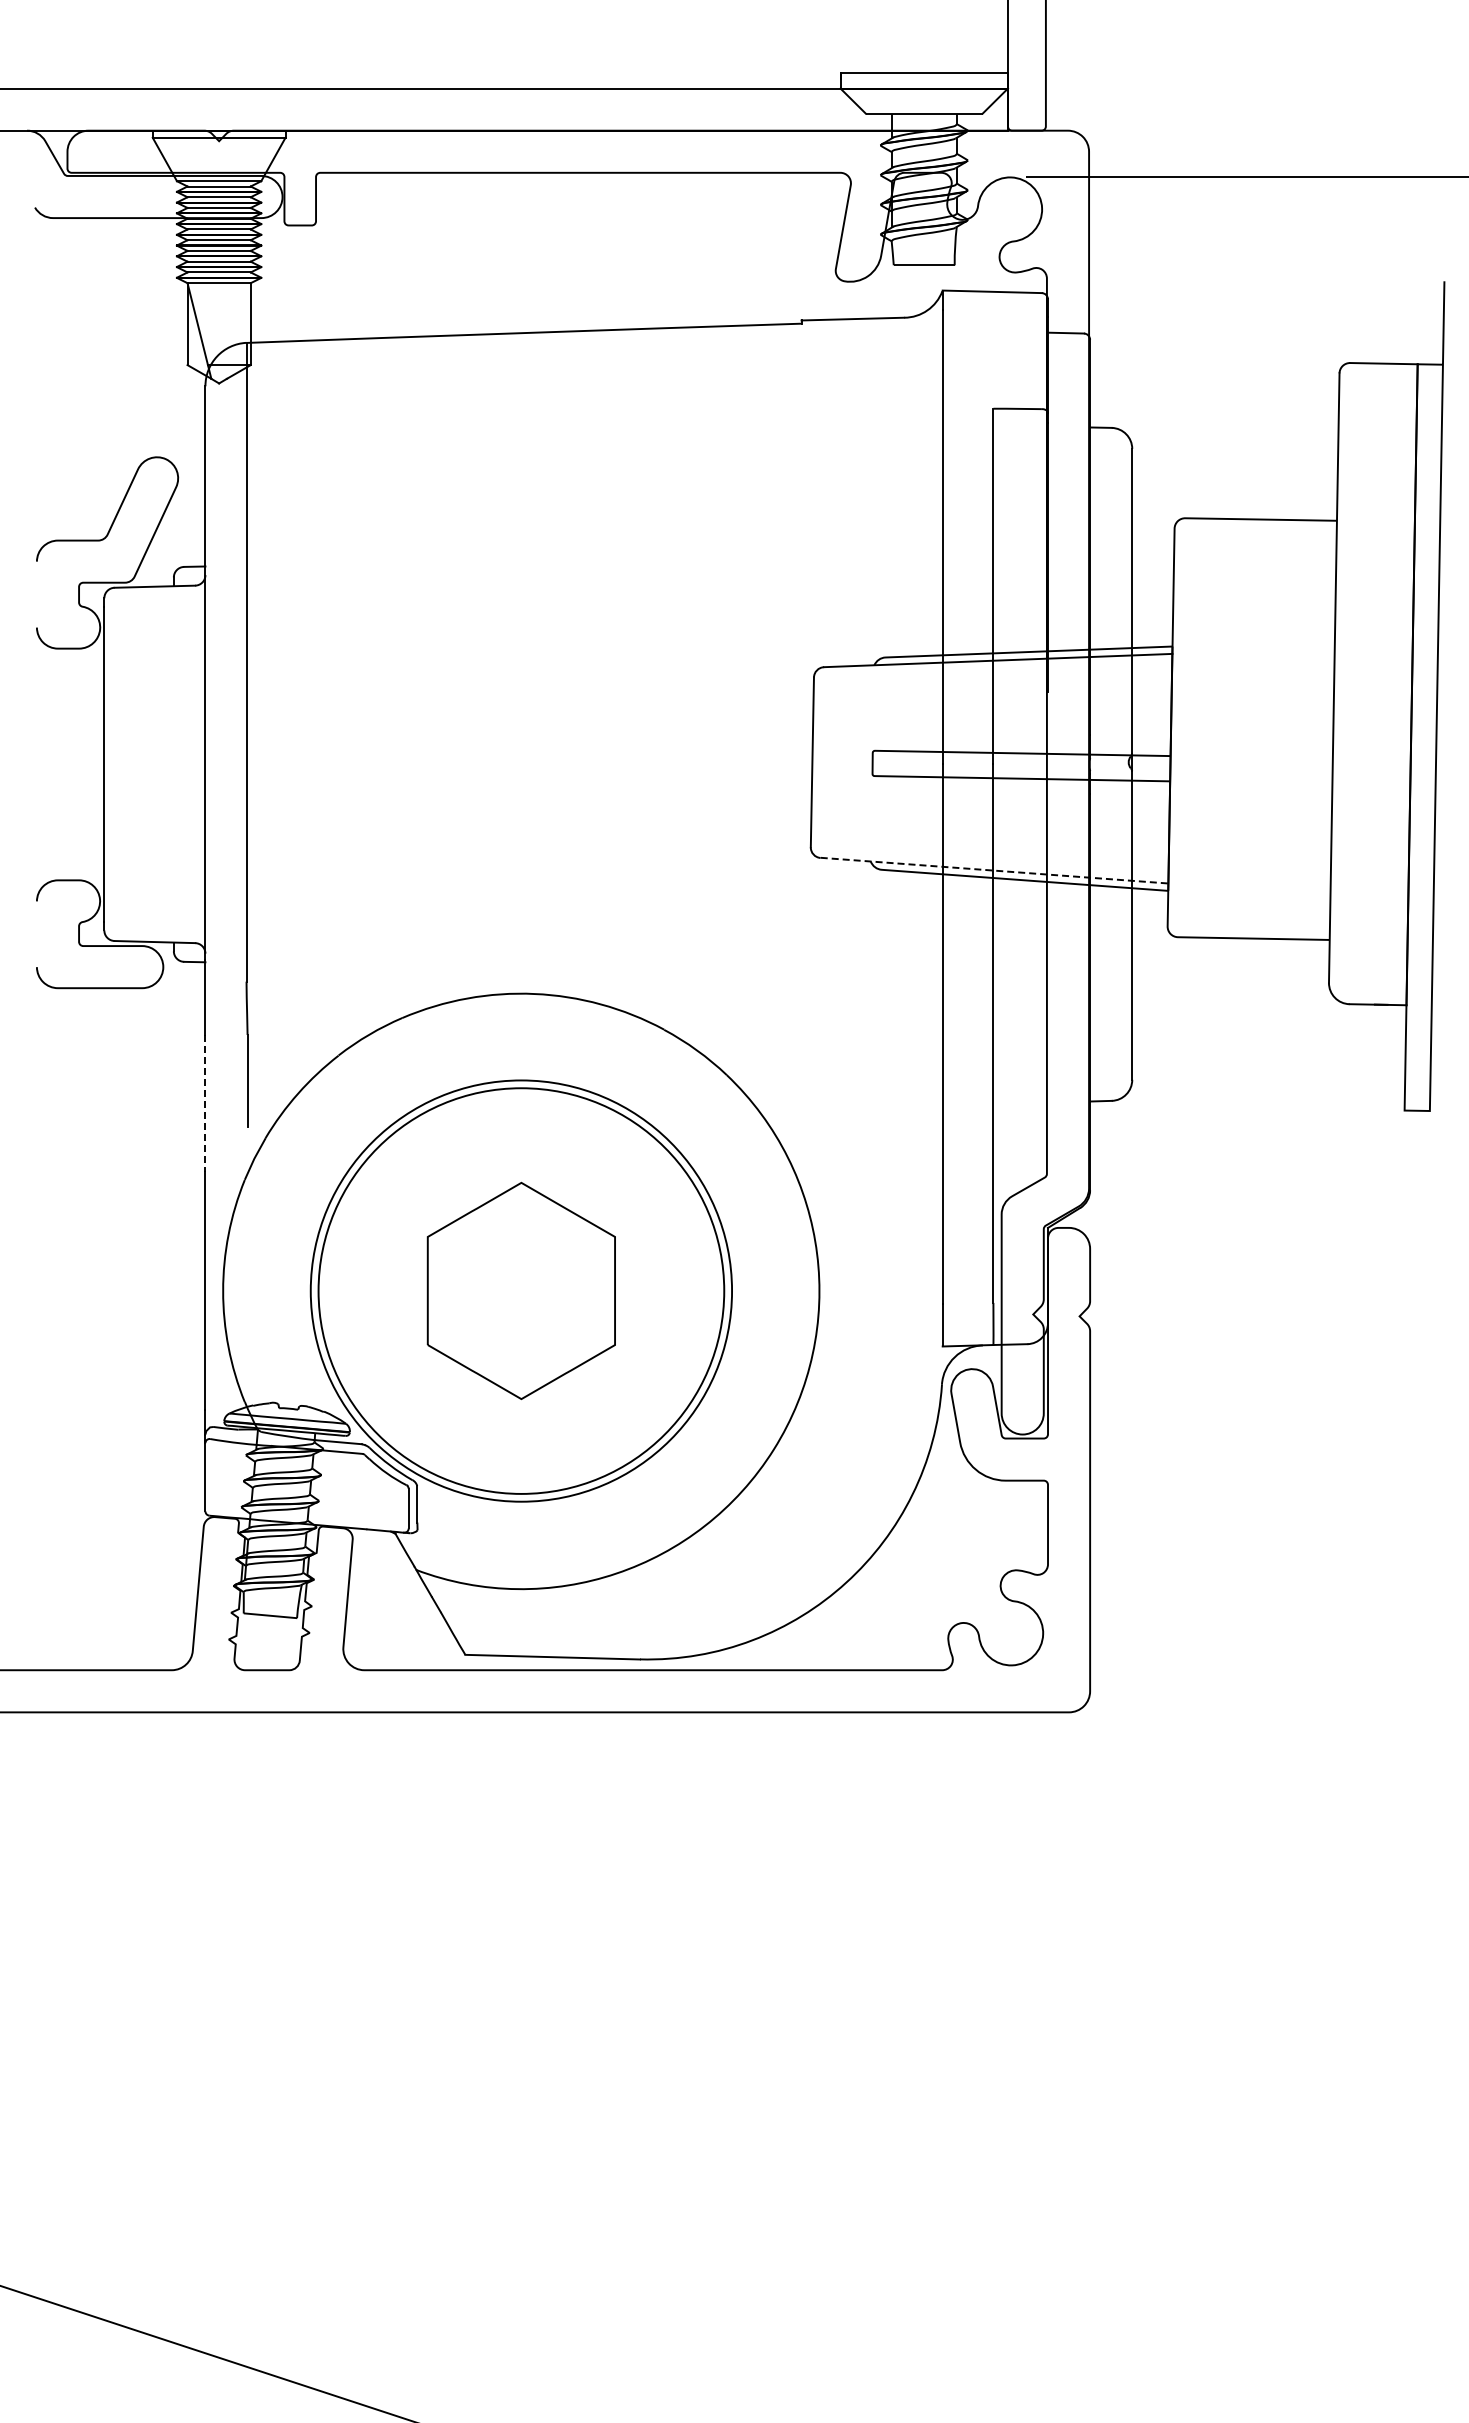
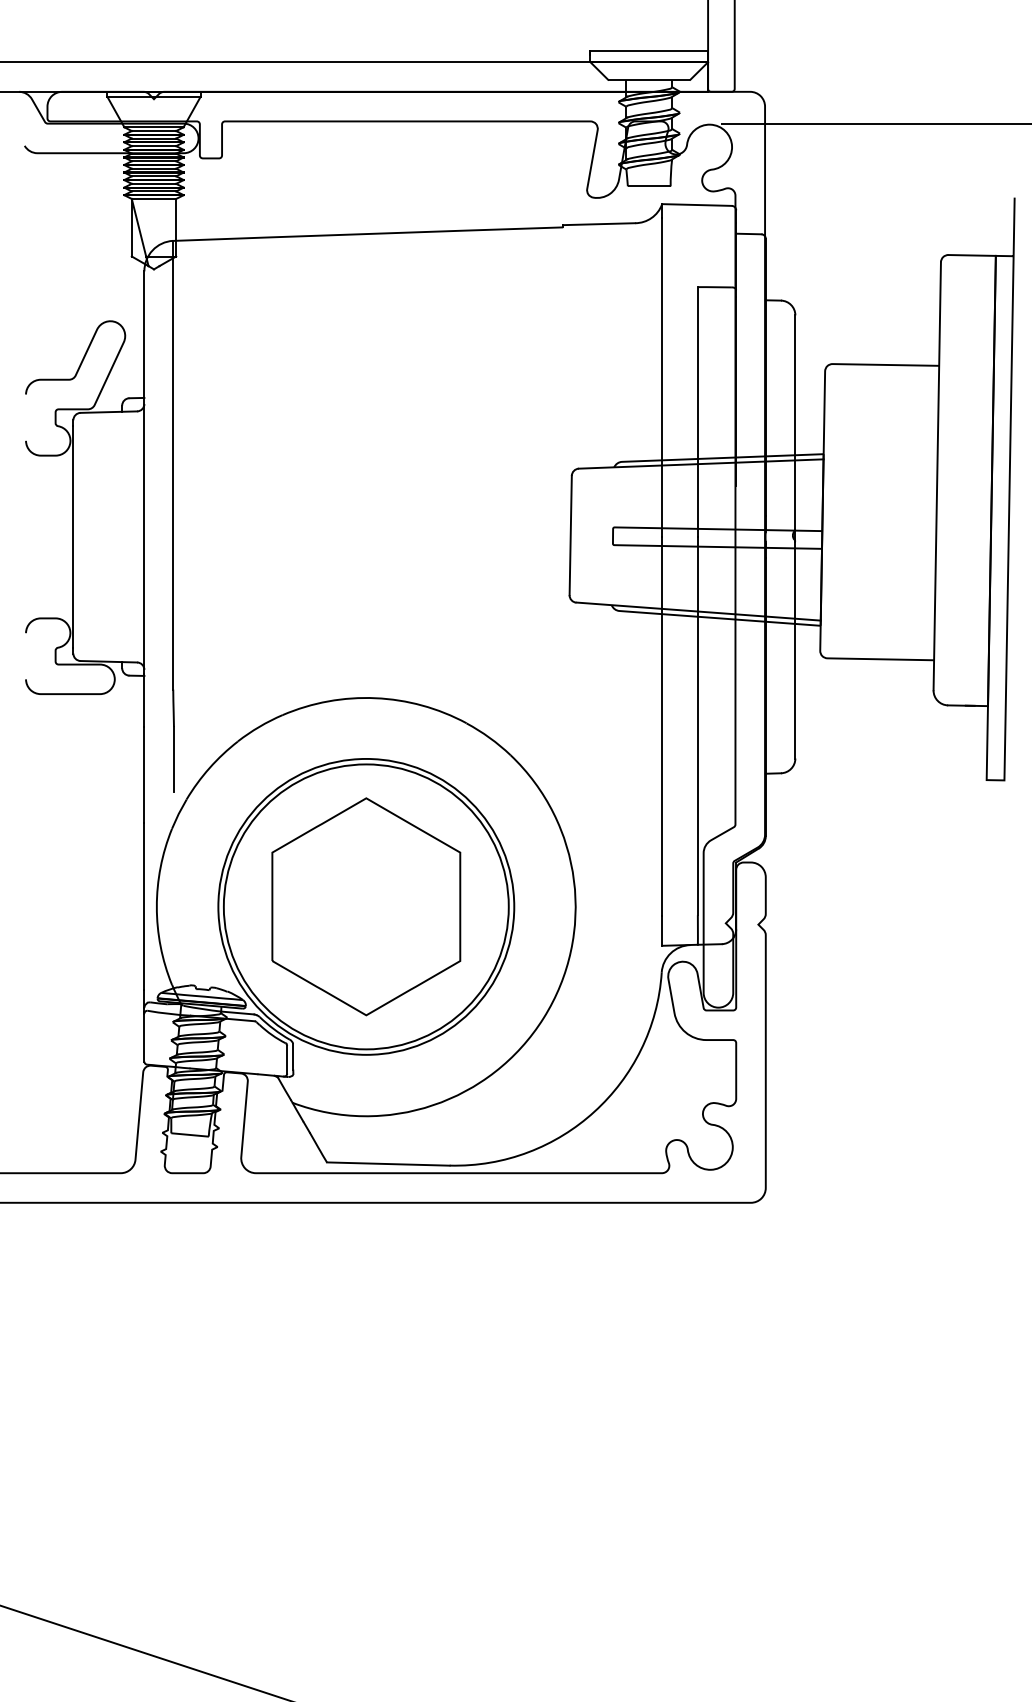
line: (995, 870) -> (699, 611), dashed -> solid
line: (205, 1103) -> (144, 775), dashed -> solid
part: (521, 1290) -> (366, 906), size x1.43

